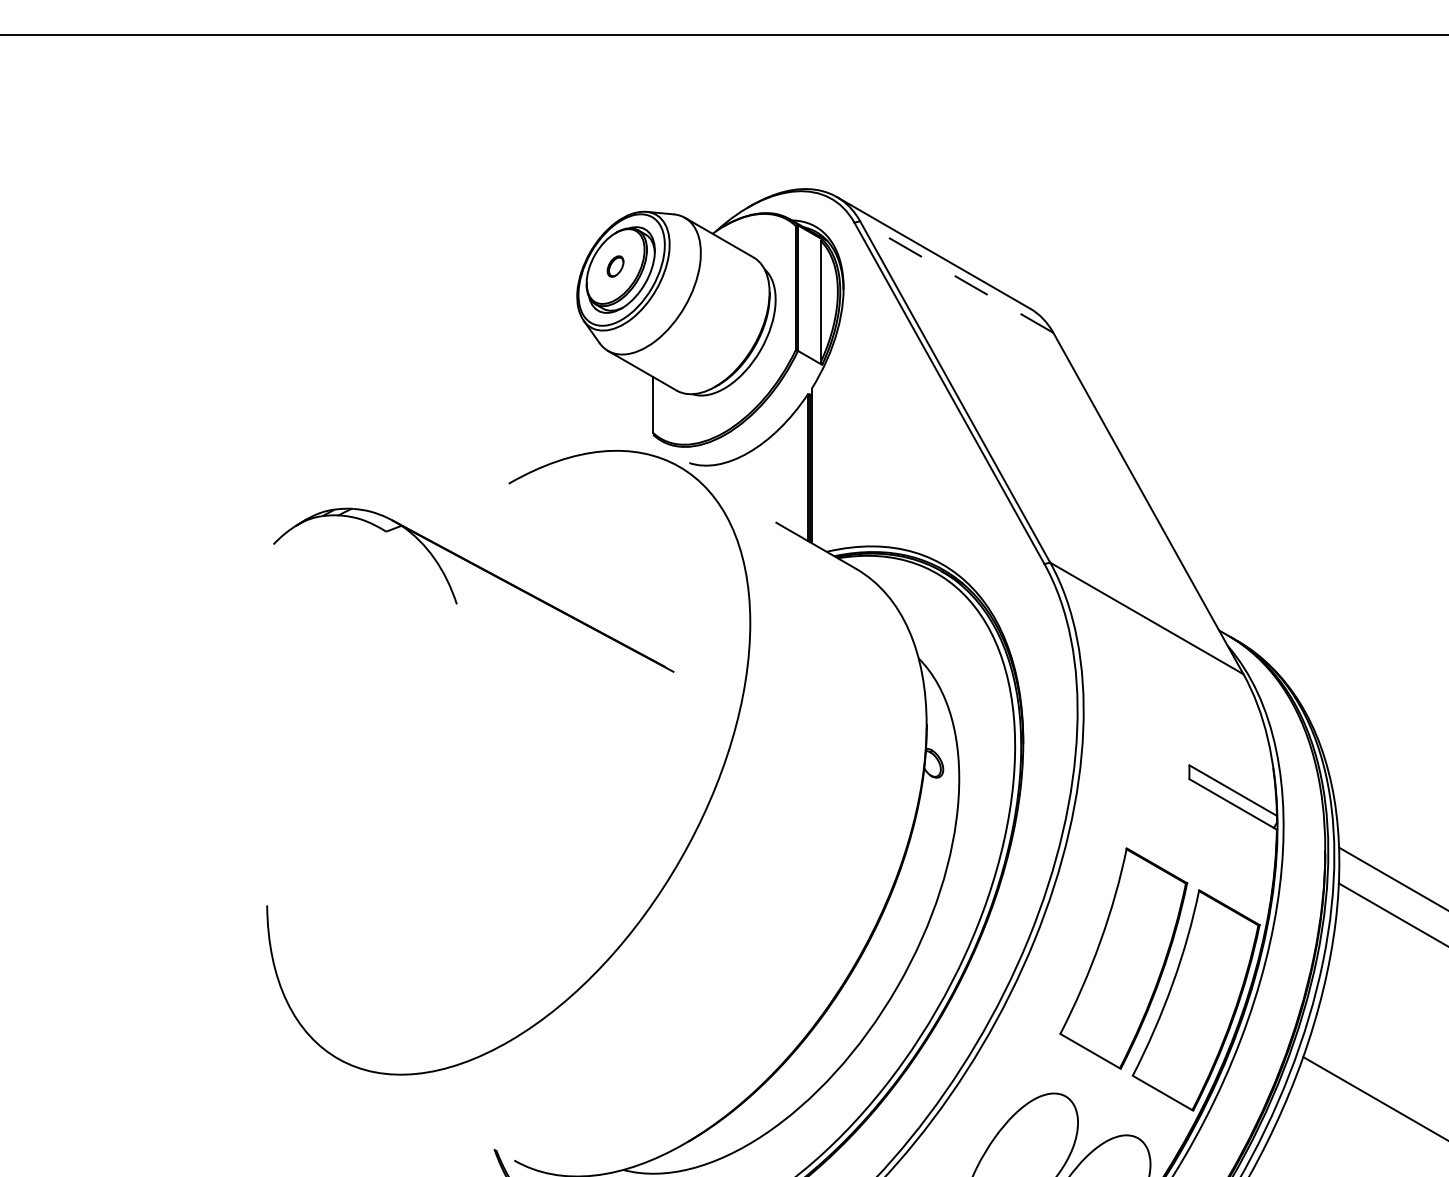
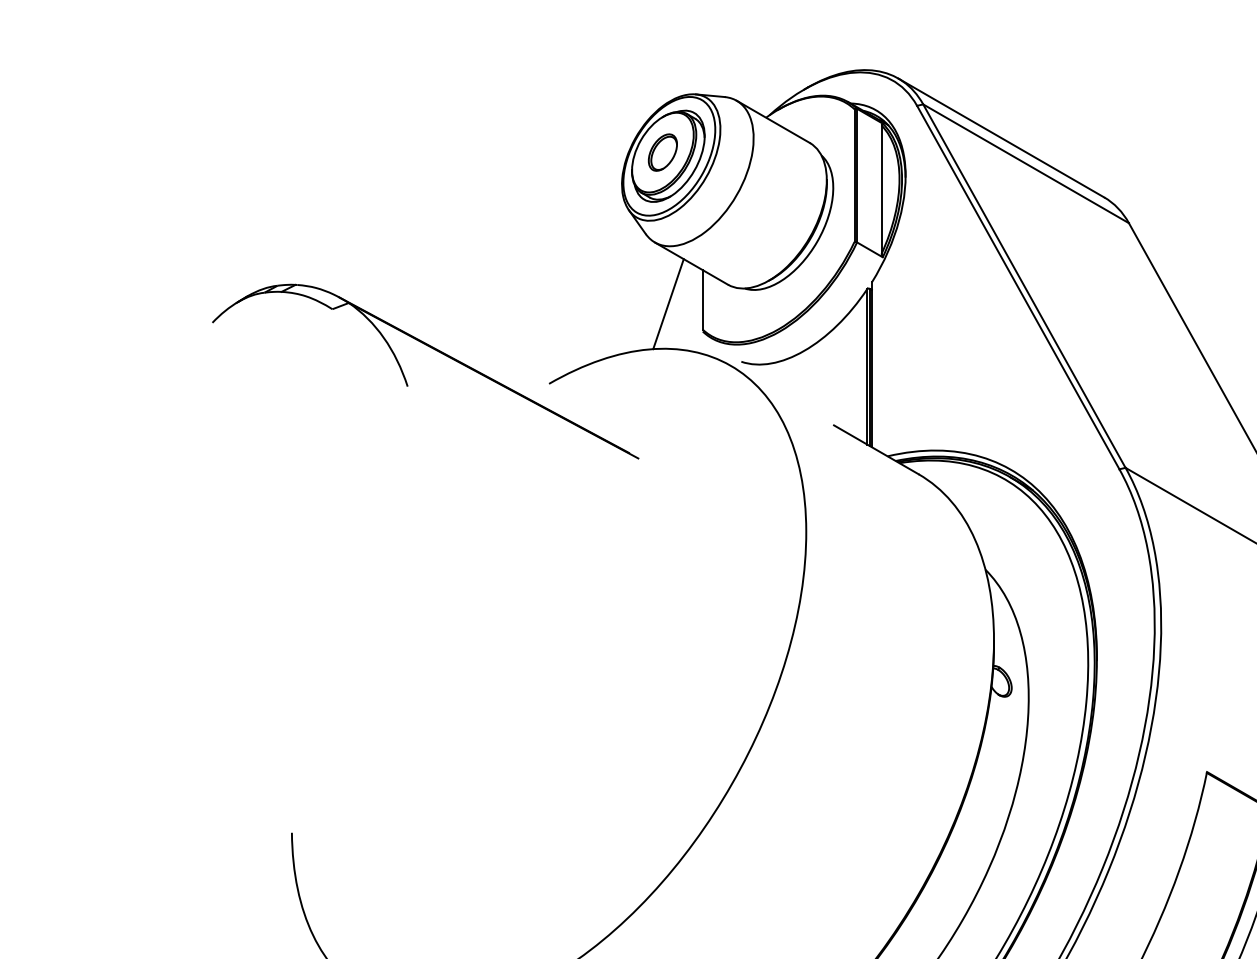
part: (615, 266) -> (662, 152), size x1.67
line: (956, 277) -> (1025, 164), dashed -> solid
line: (620, 408) -> (668, 303), added
part: (455, 596) -> (406, 378), moved

